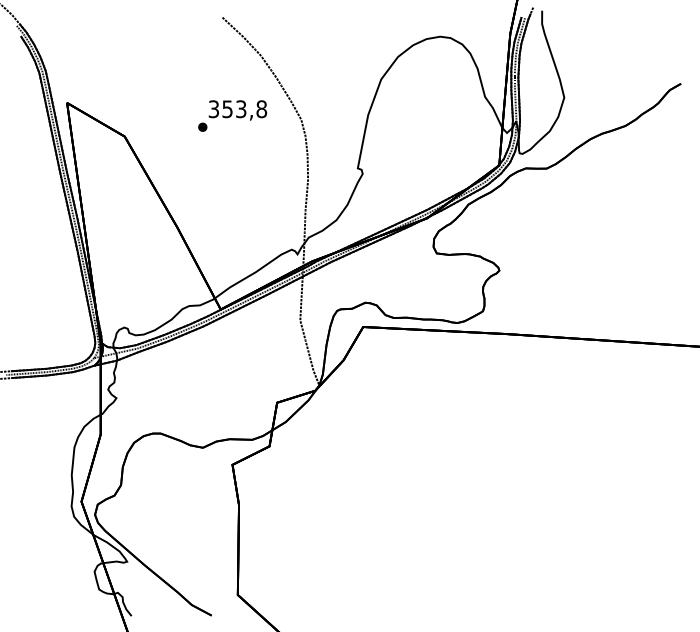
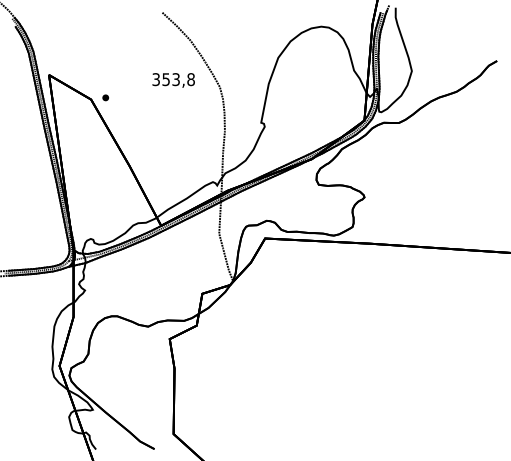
part: (202, 126) -> (105, 97), moved

